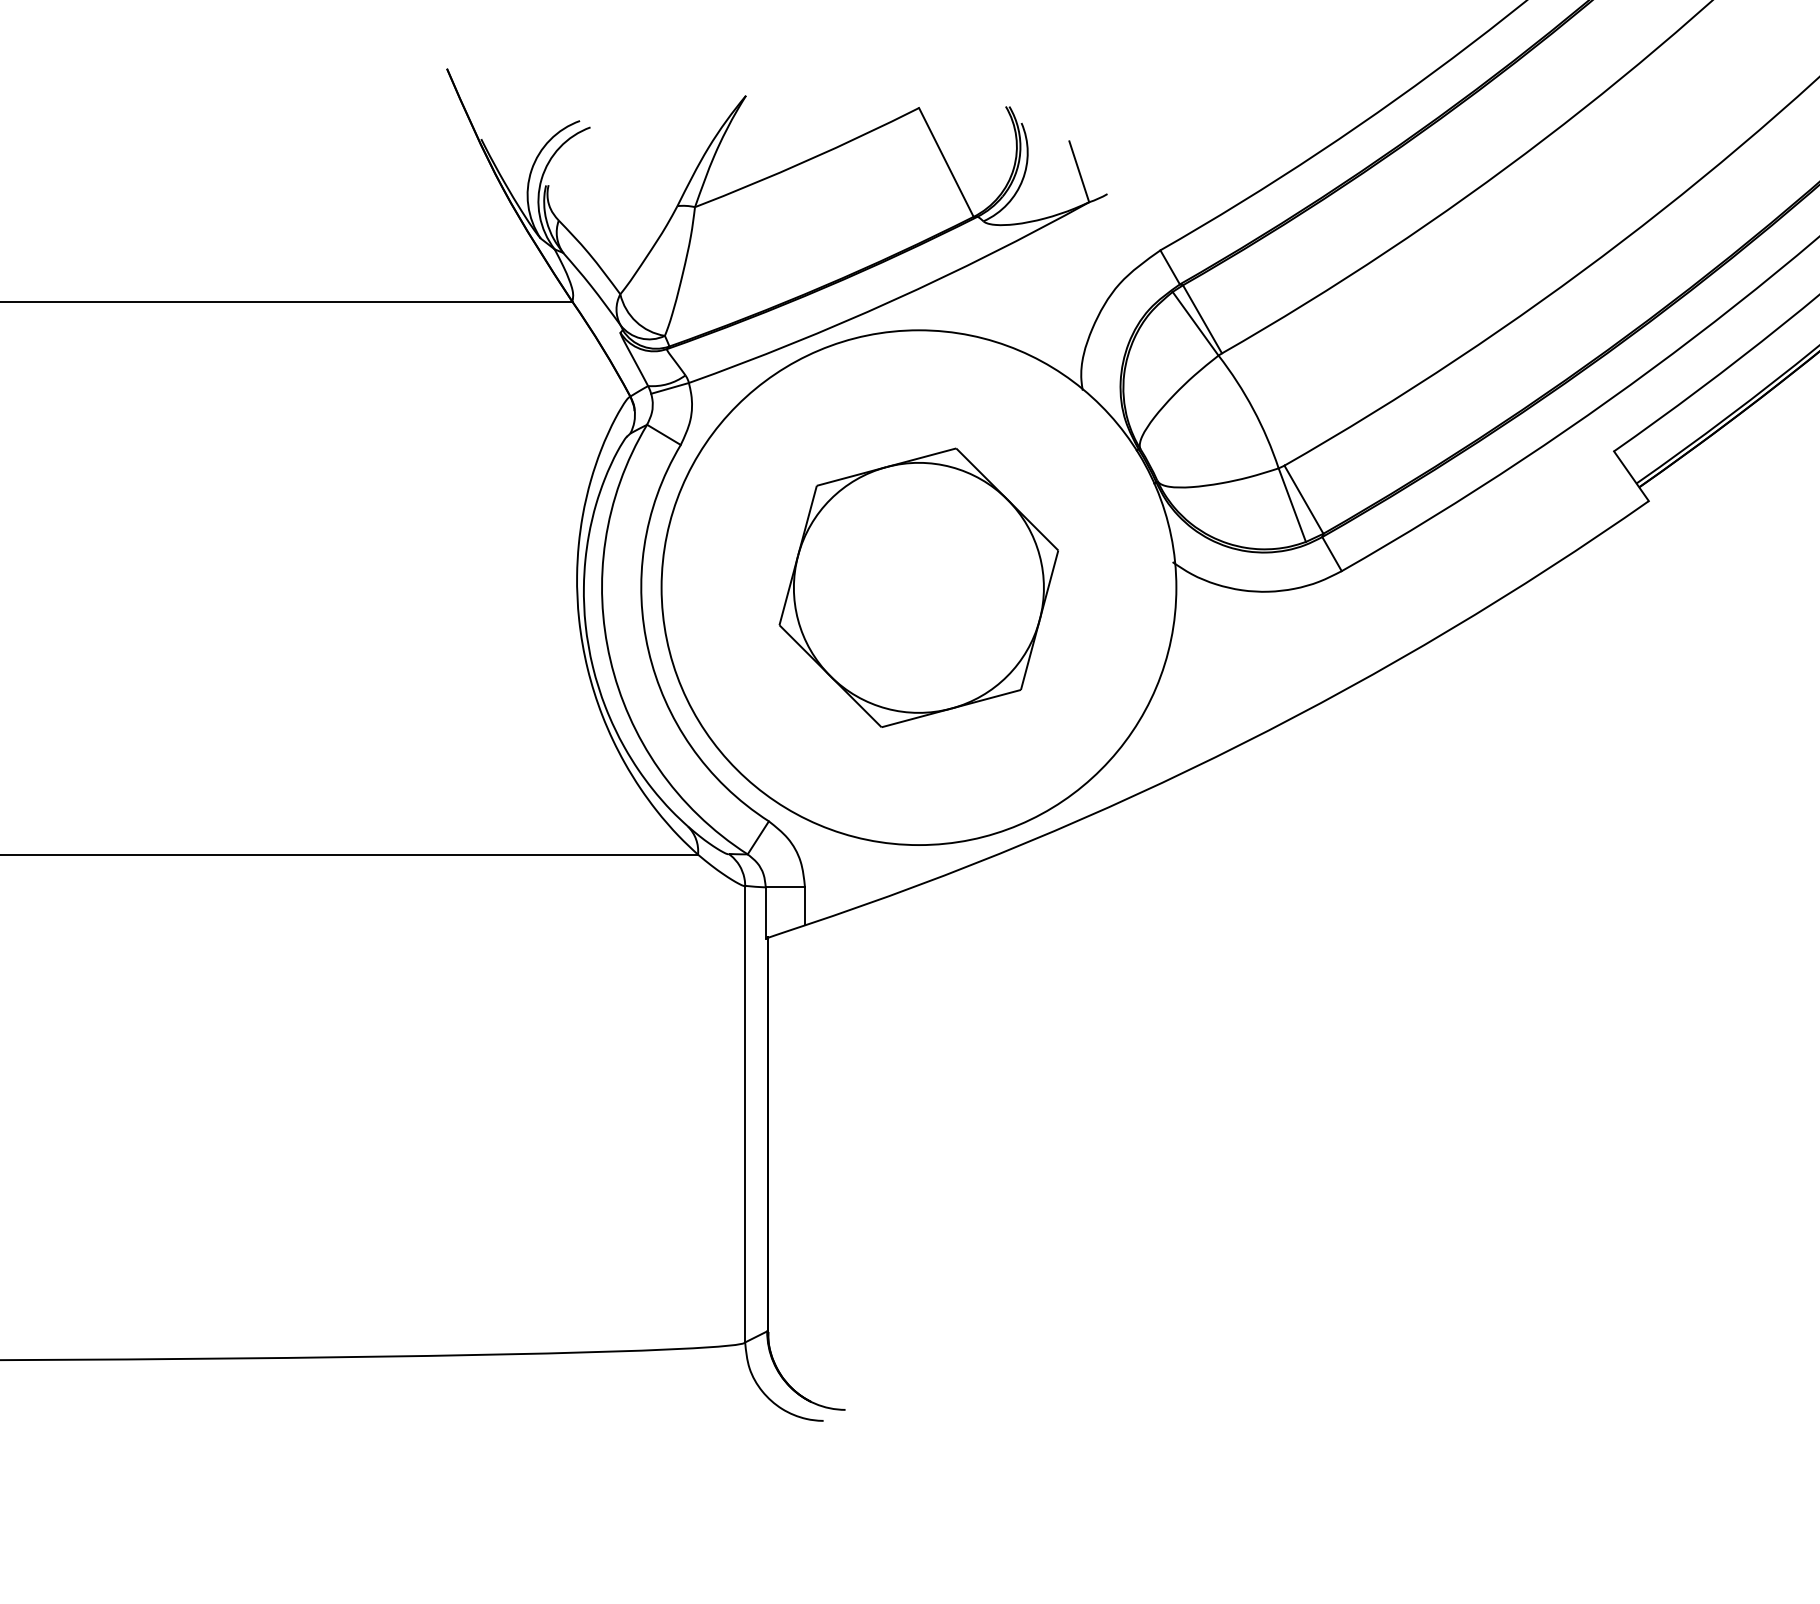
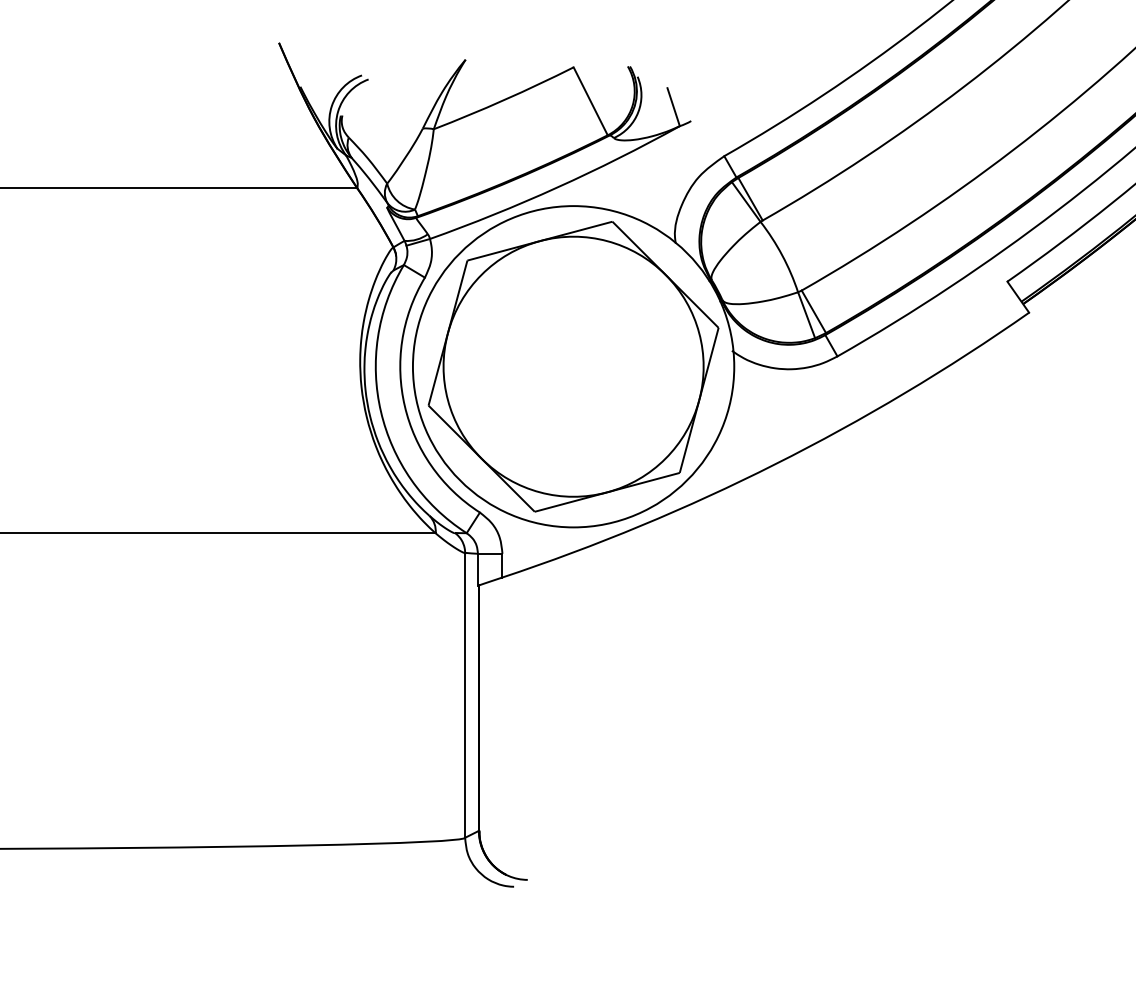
part: (918, 587) -> (573, 366), size x1.67

